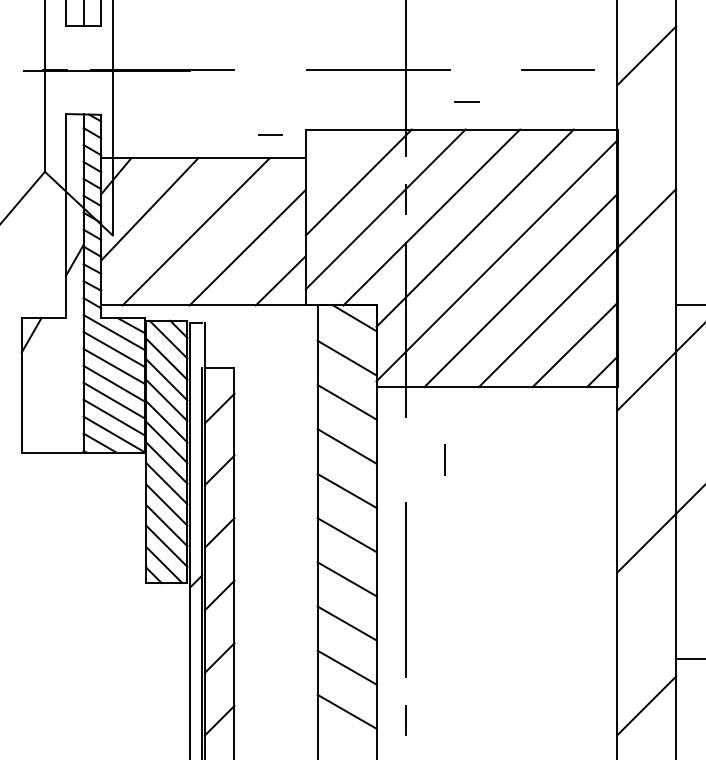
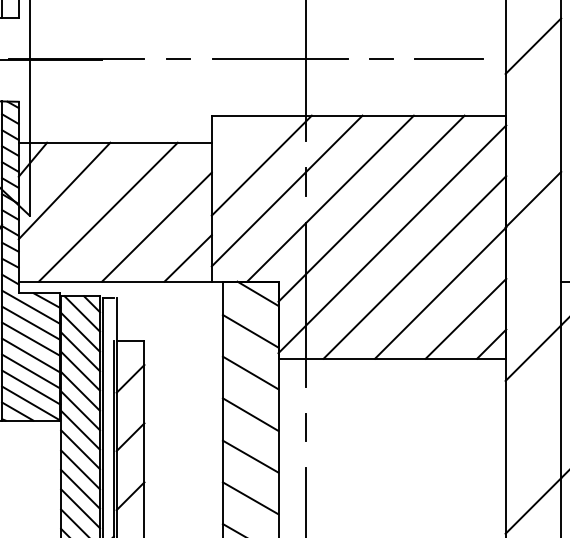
line: (466, 101) -> (381, 59), moved
line: (270, 134) -> (178, 59), moved
line: (444, 459) -> (305, 426), moved

